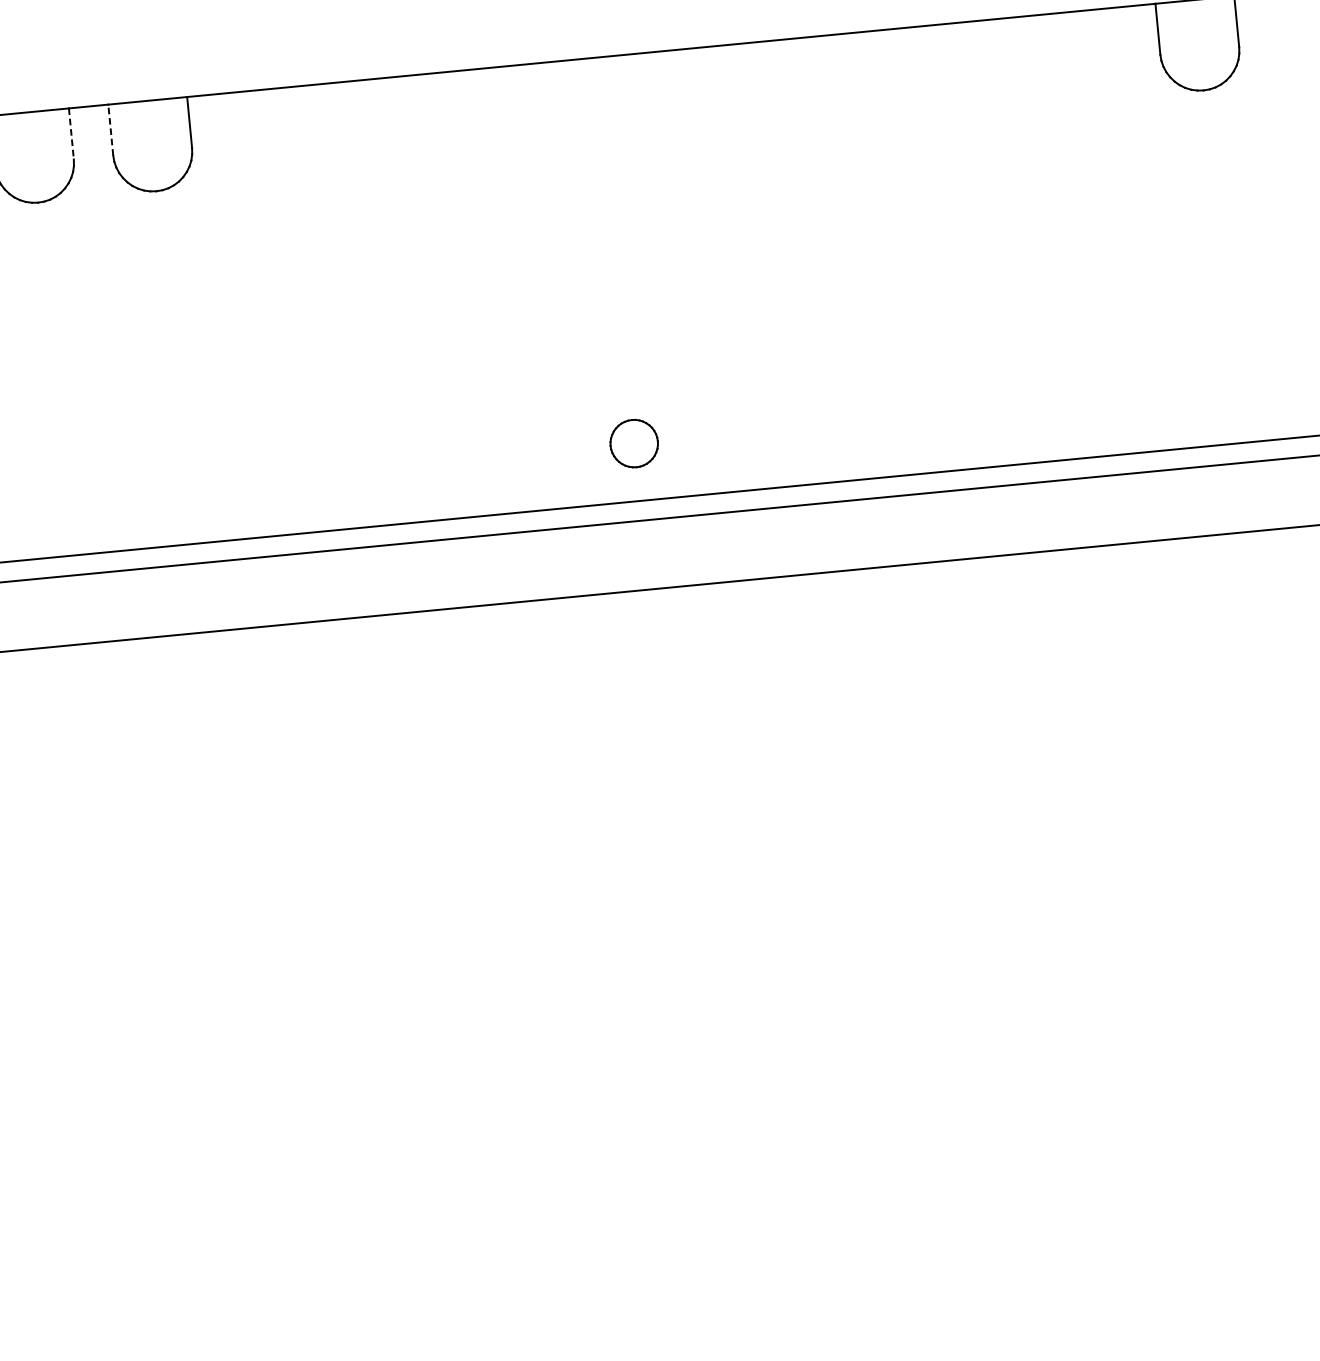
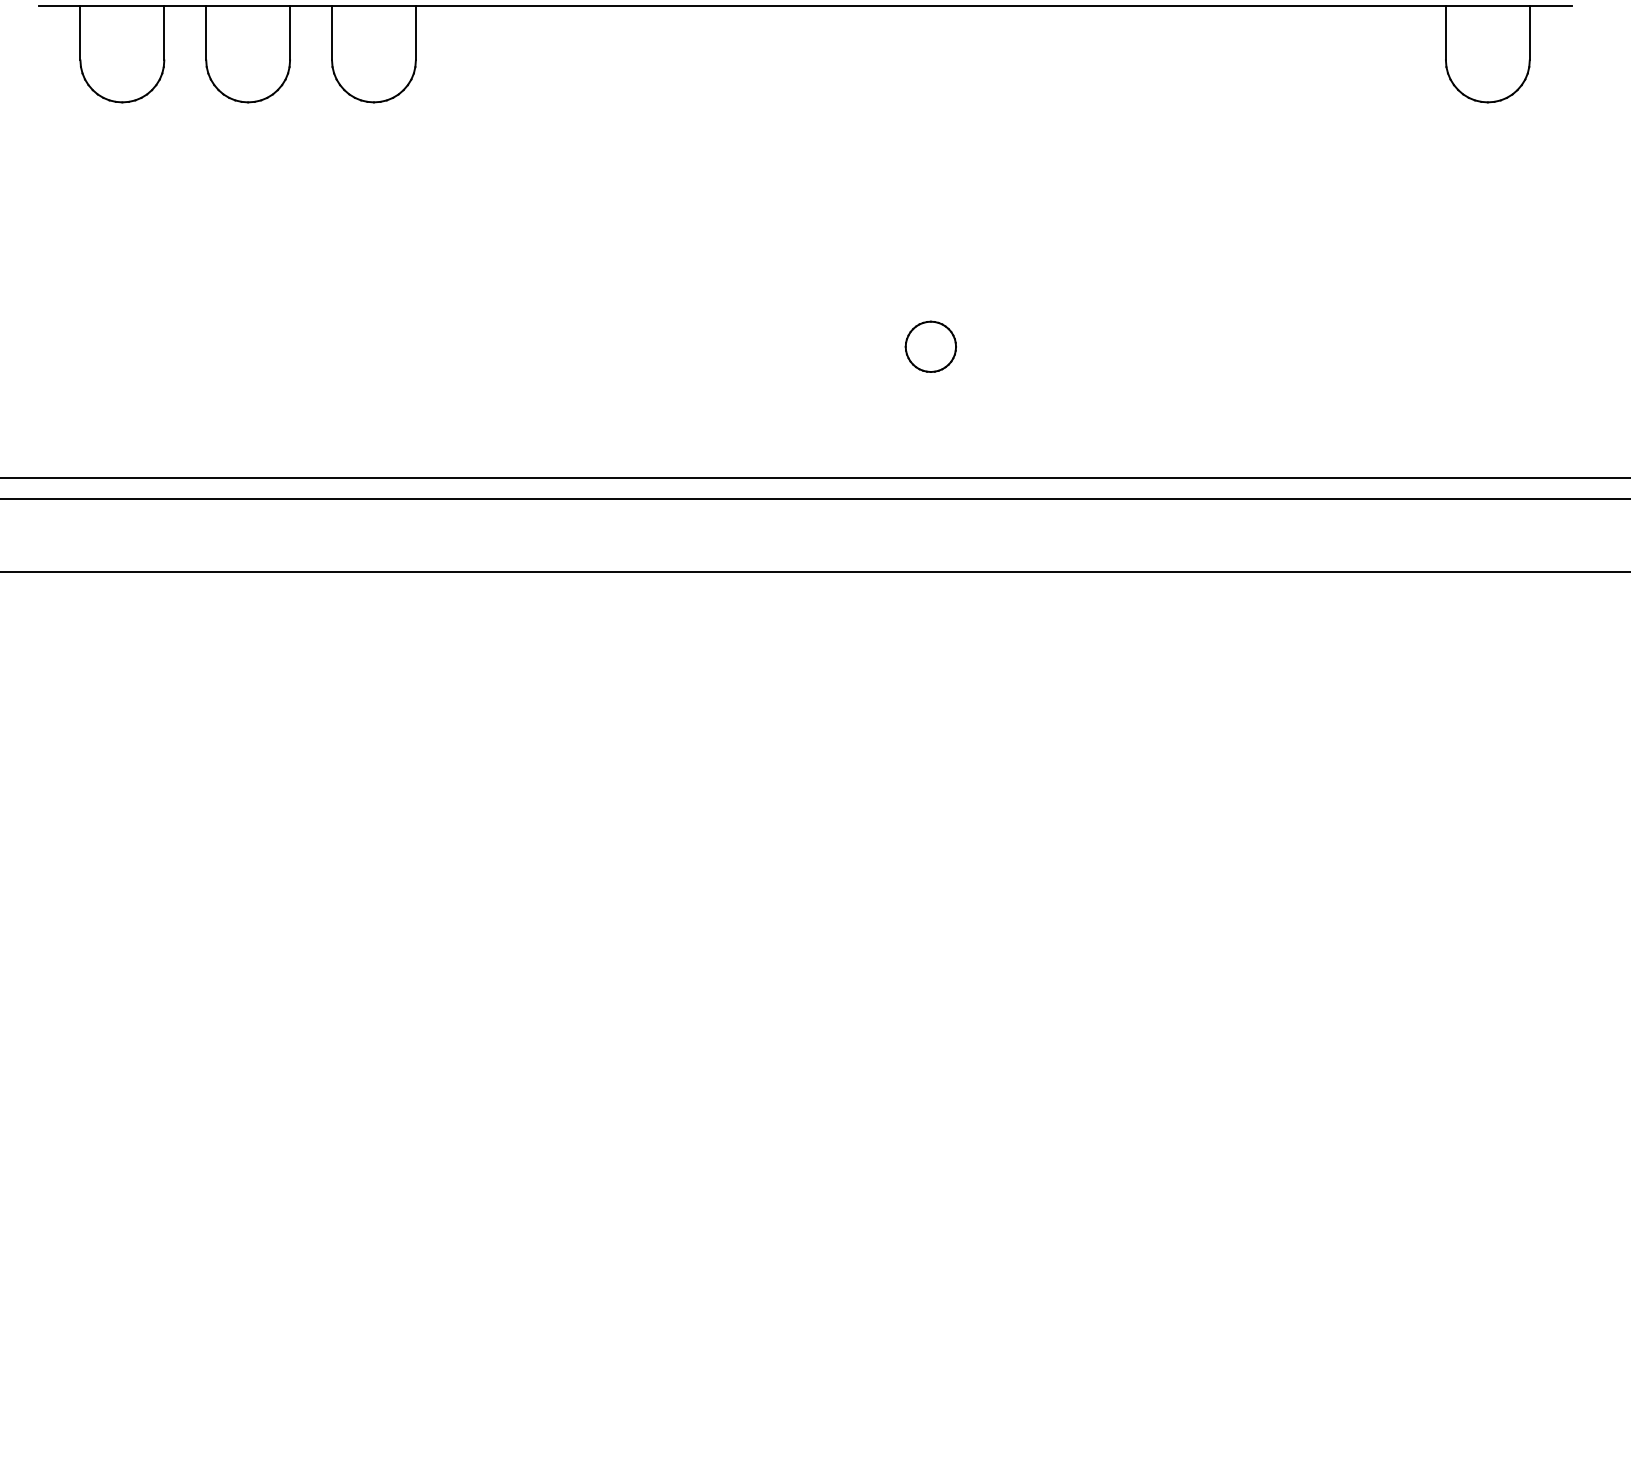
line: (111, 129) -> (332, 32), dashed -> solid
line: (71, 134) -> (290, 33), dashed -> solid
part: (633, 443) -> (930, 346), moved

